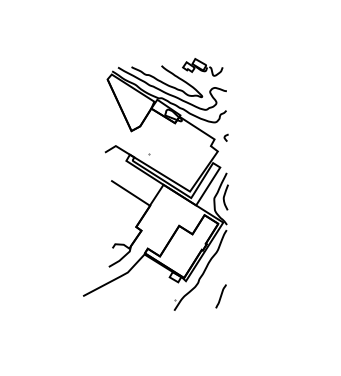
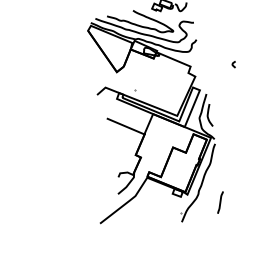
curve: (225, 137) -> (233, 64), moved

